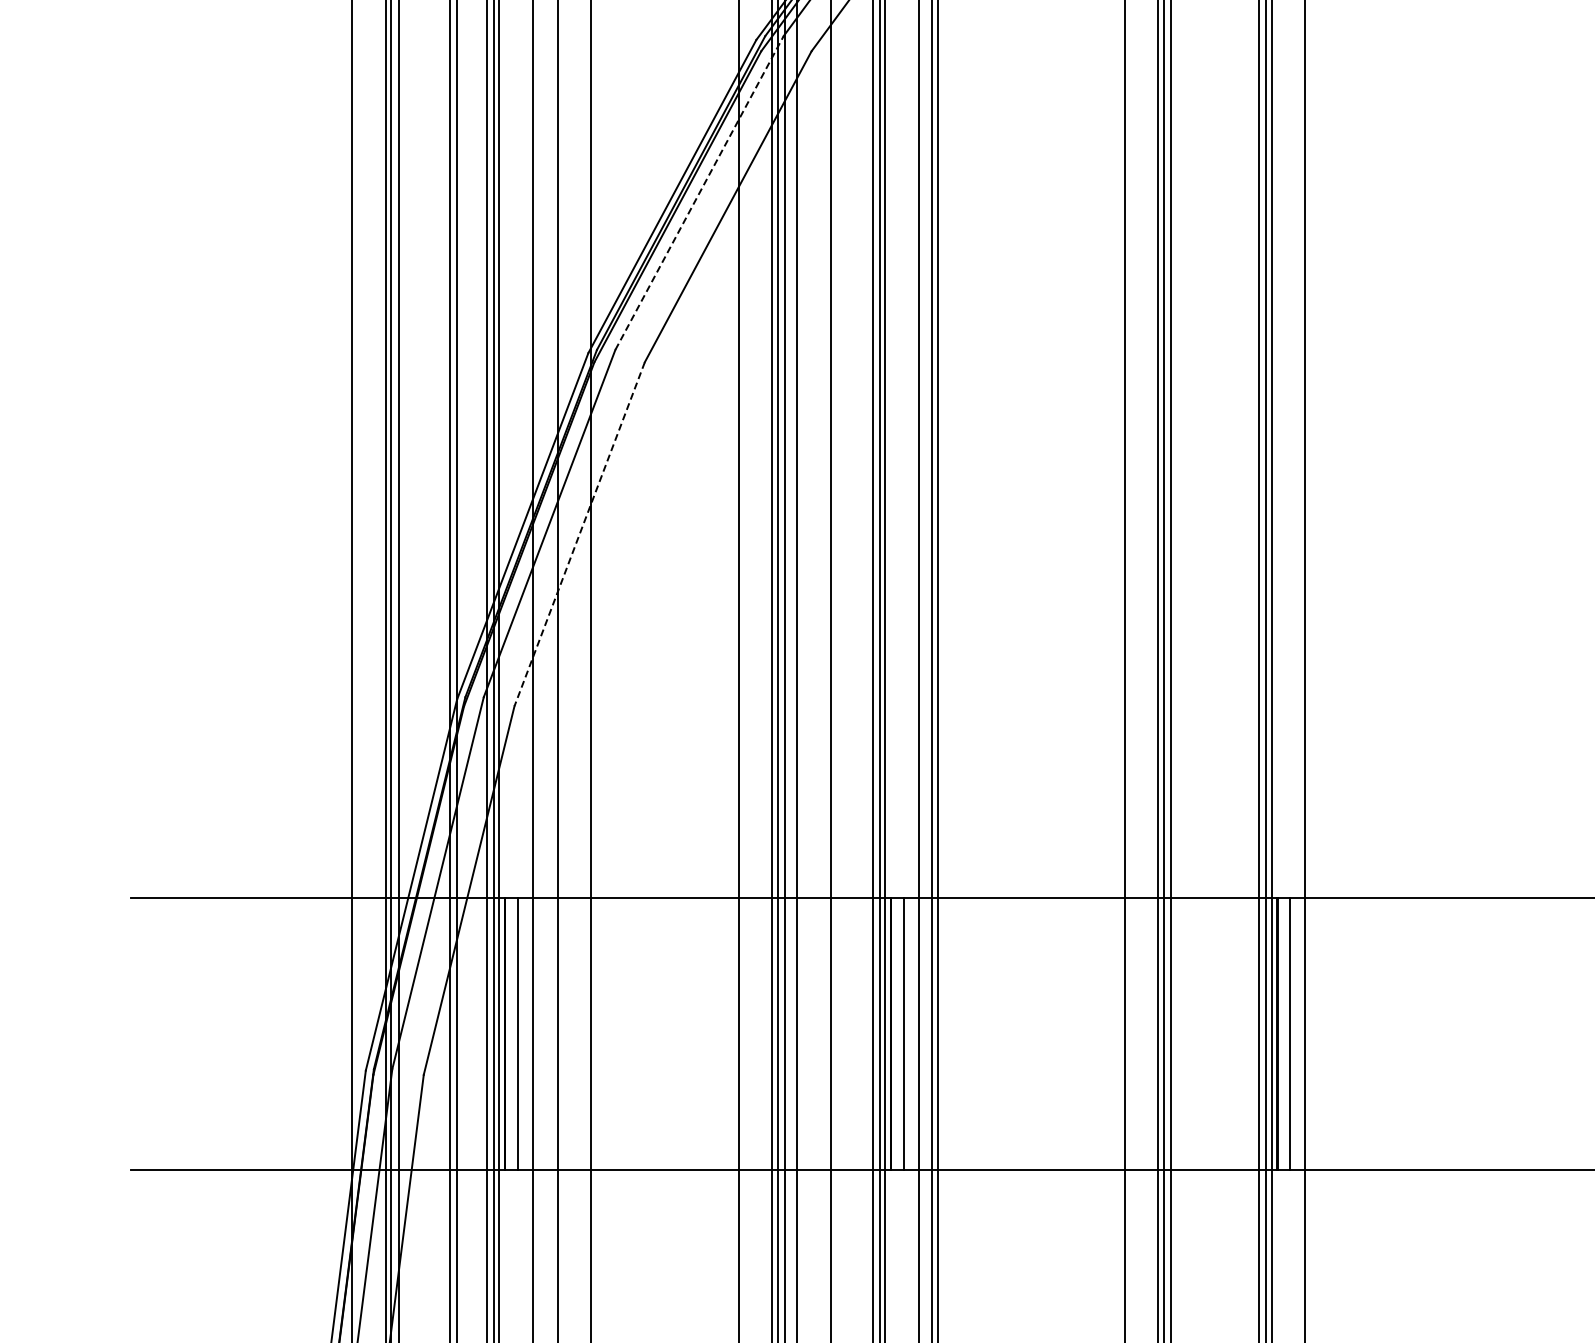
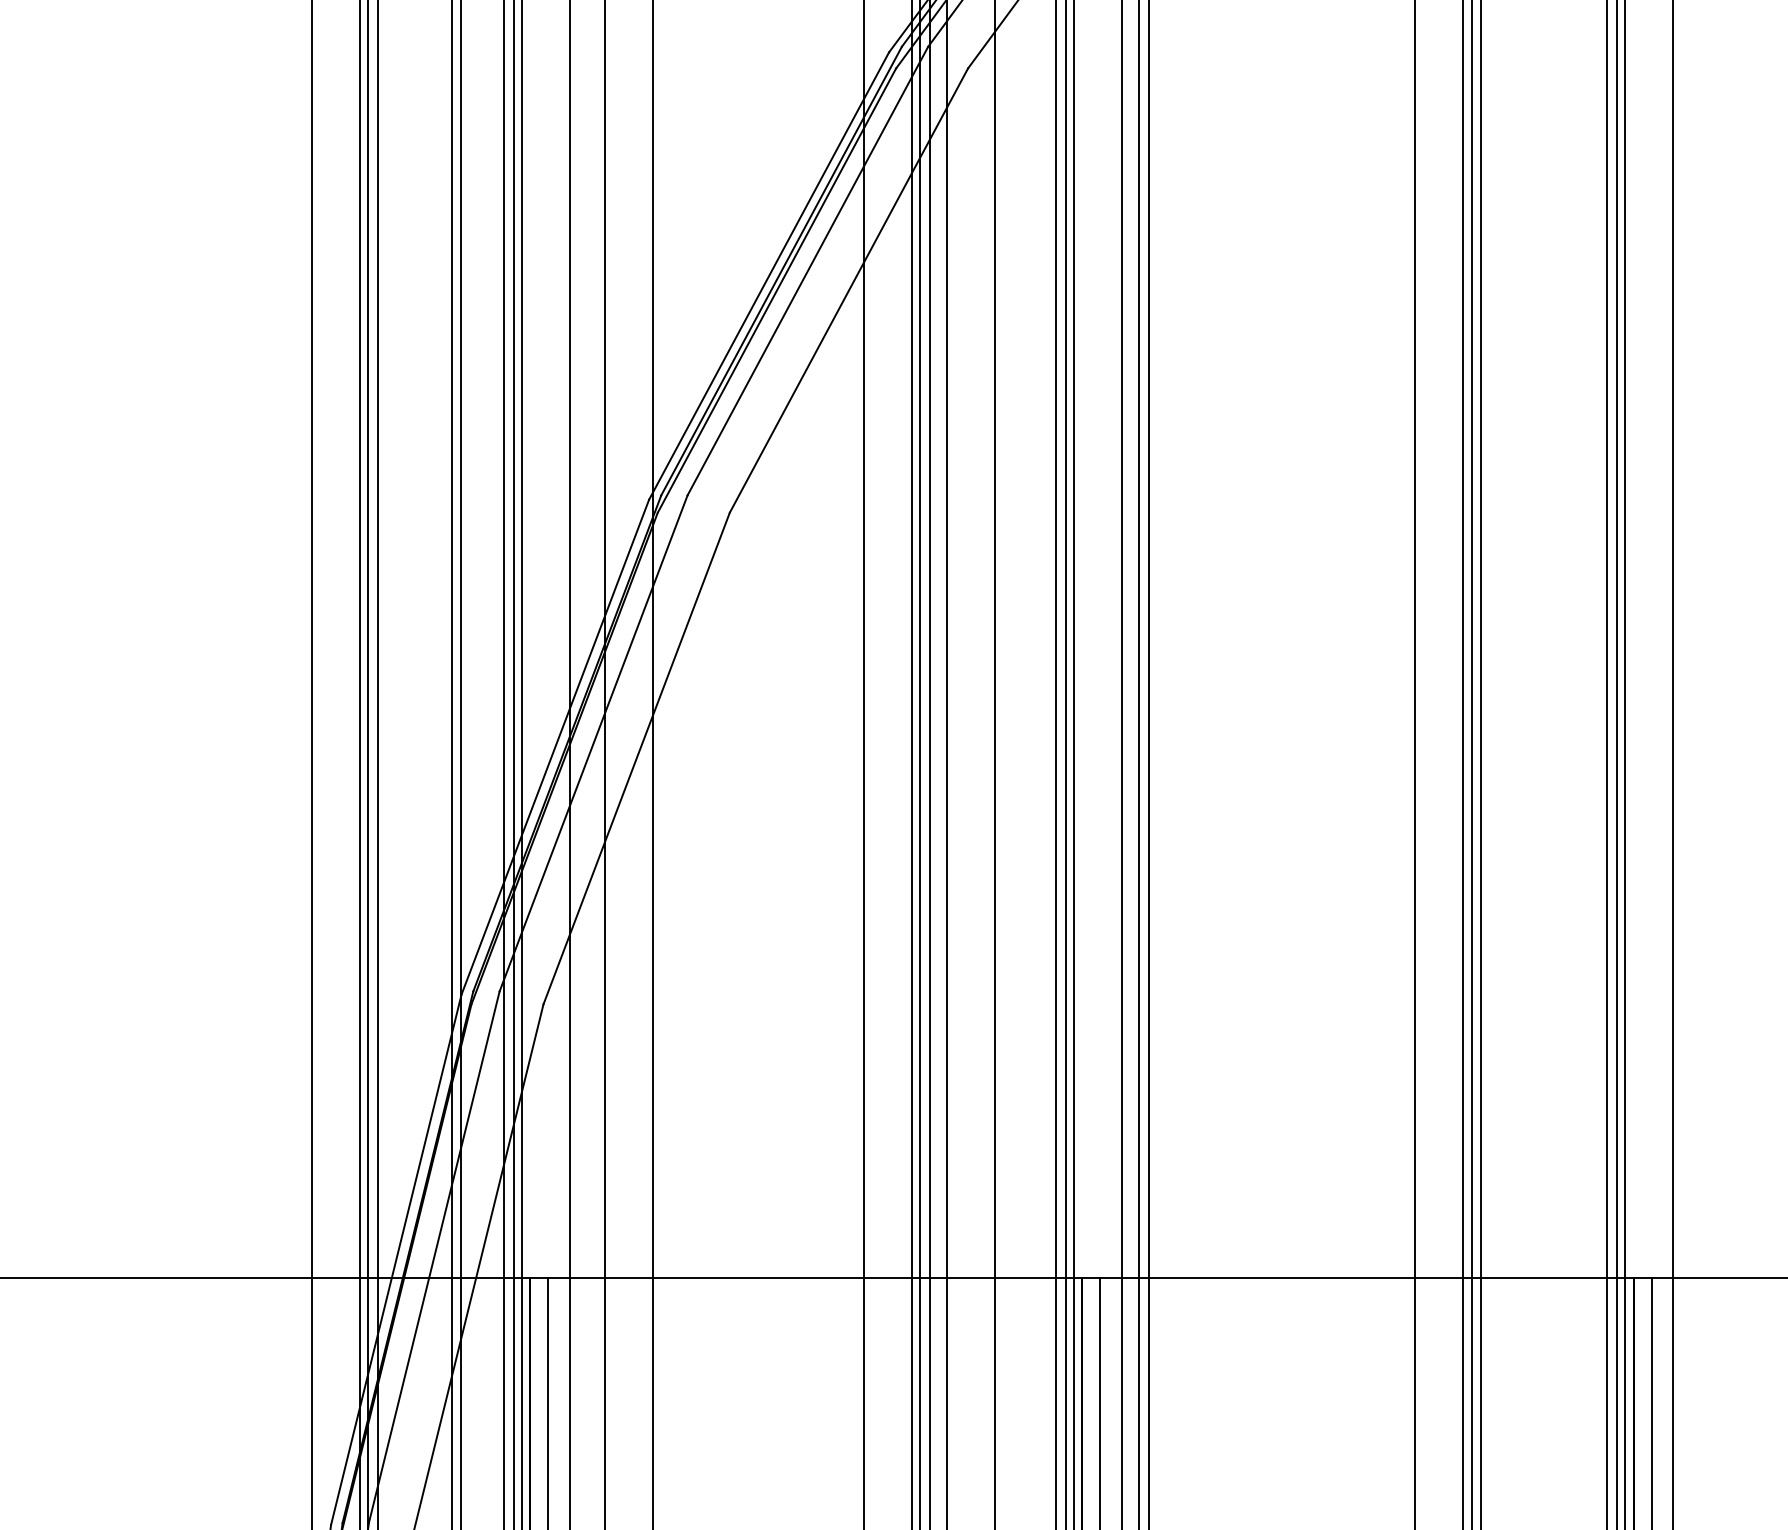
line: (699, 192) -> (807, 270), dashed -> solid
line: (579, 534) -> (636, 759), dashed -> solid

